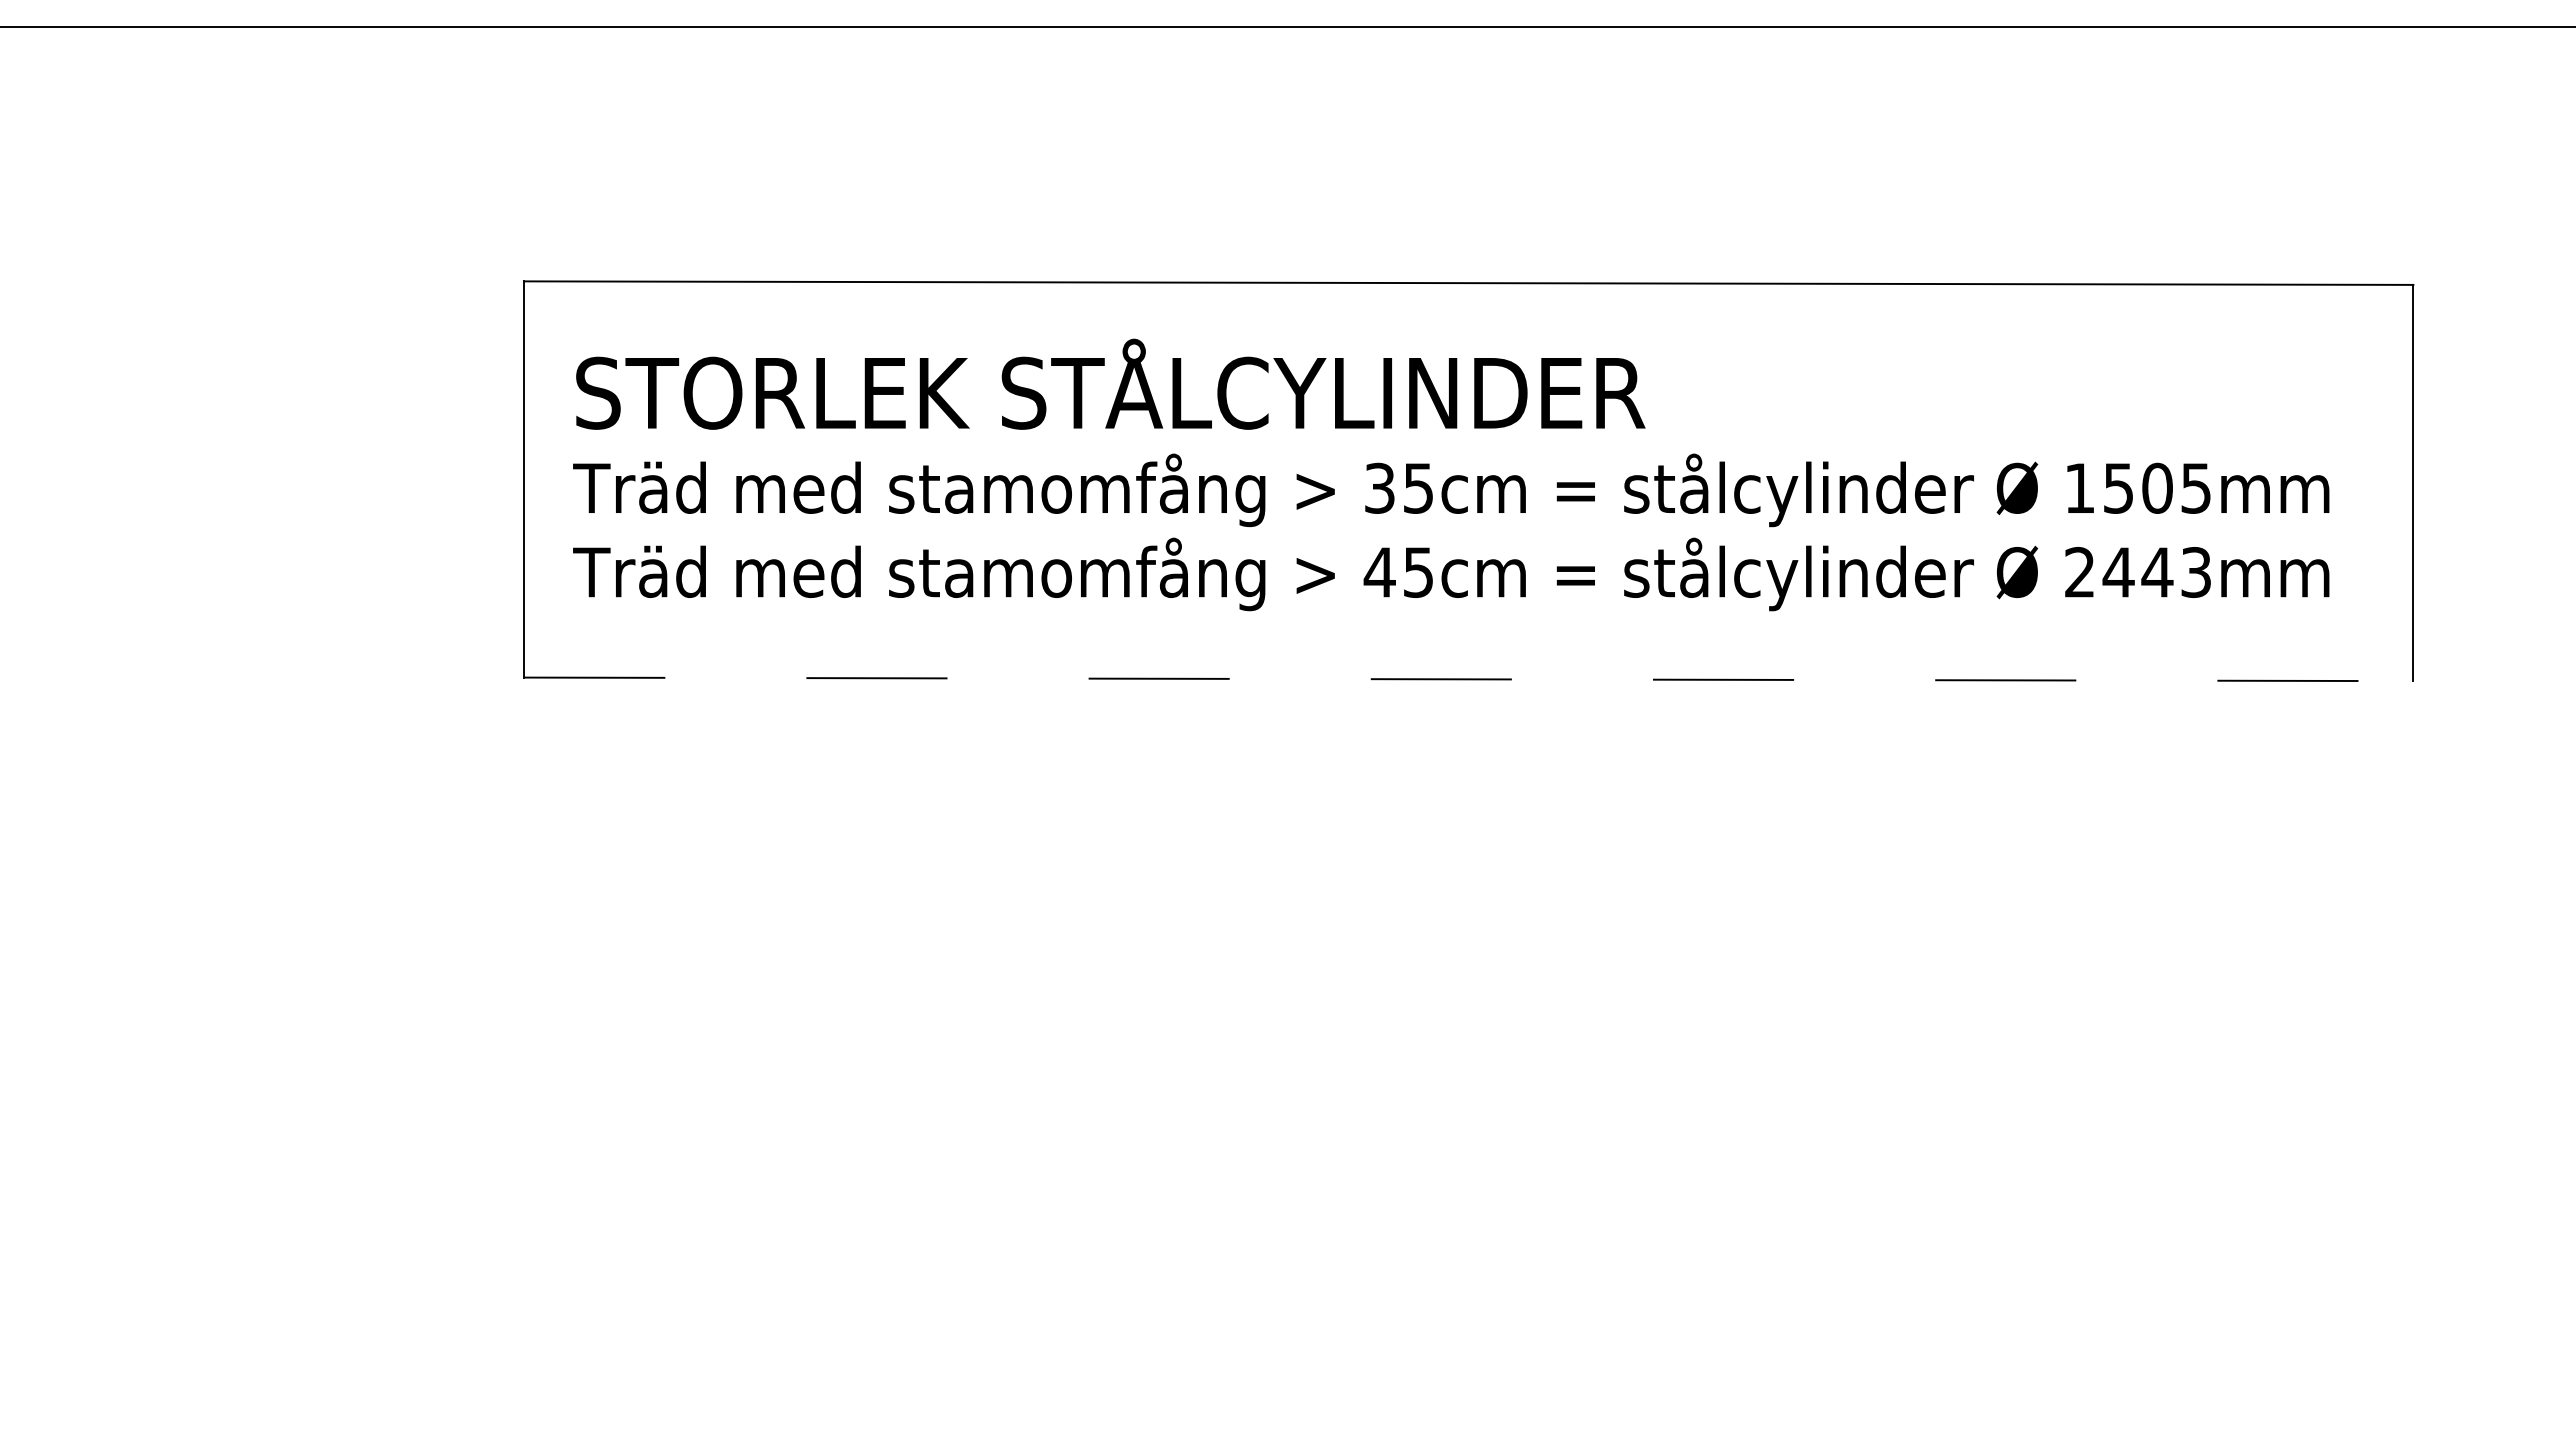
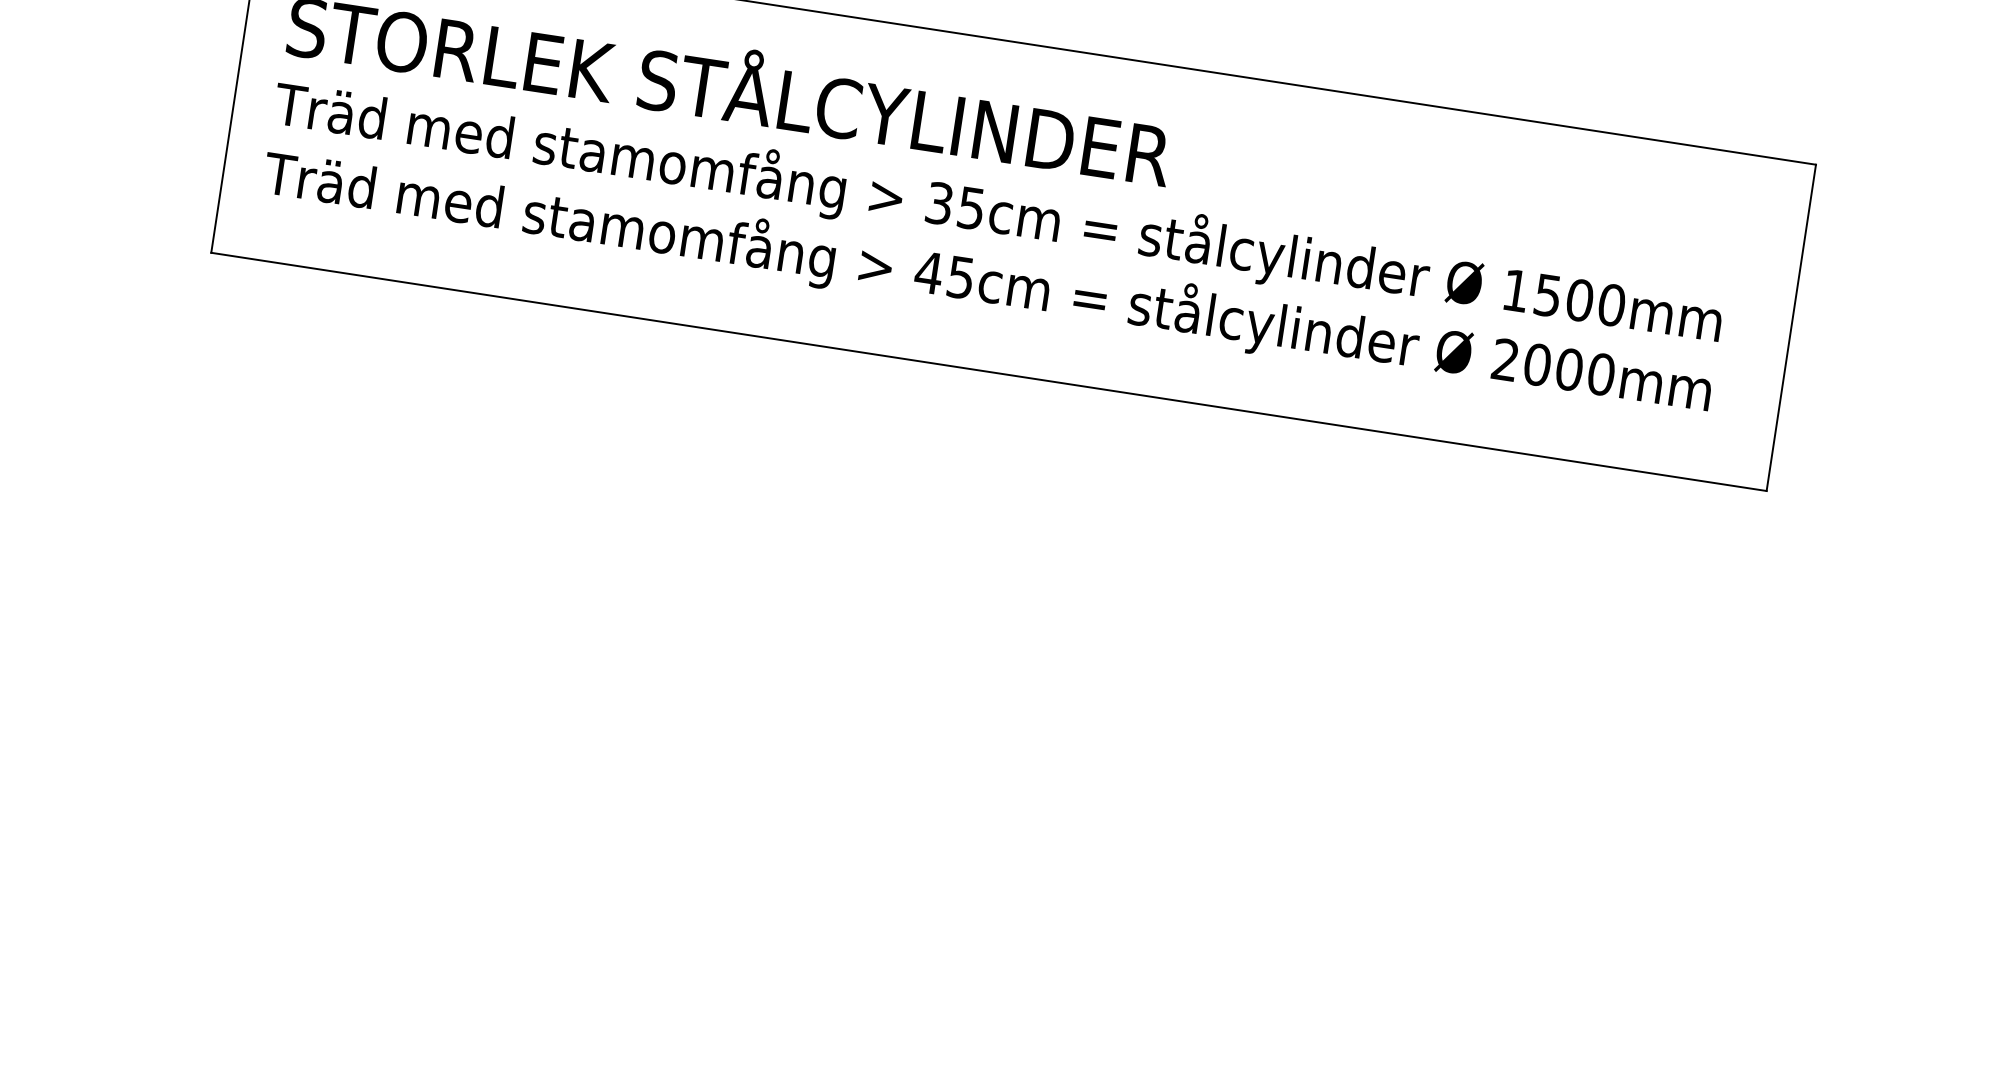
text: (2196, 487) -> (1612, 304), 1505mm -> 1500mm
text: (2156, 572) -> (1568, 369), 2443mm -> 2000mm
line: (1468, 679) -> (988, 371), dashed -> solid

